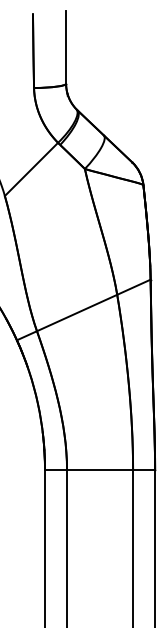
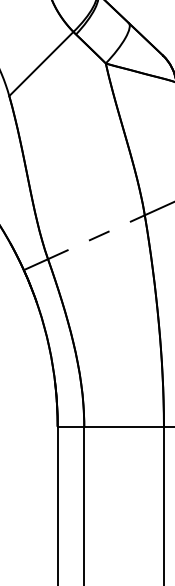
line: (77, 312) -> (96, 236), solid -> dashed

